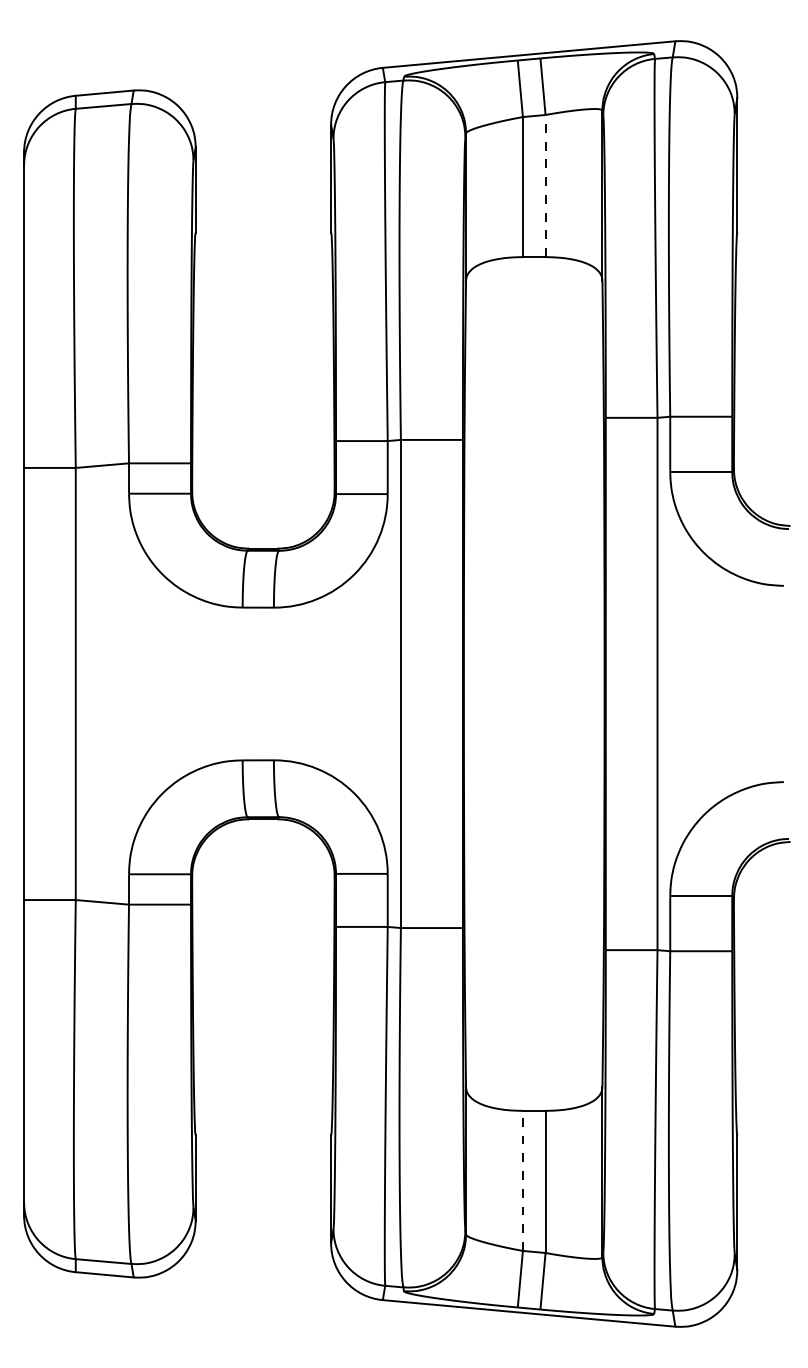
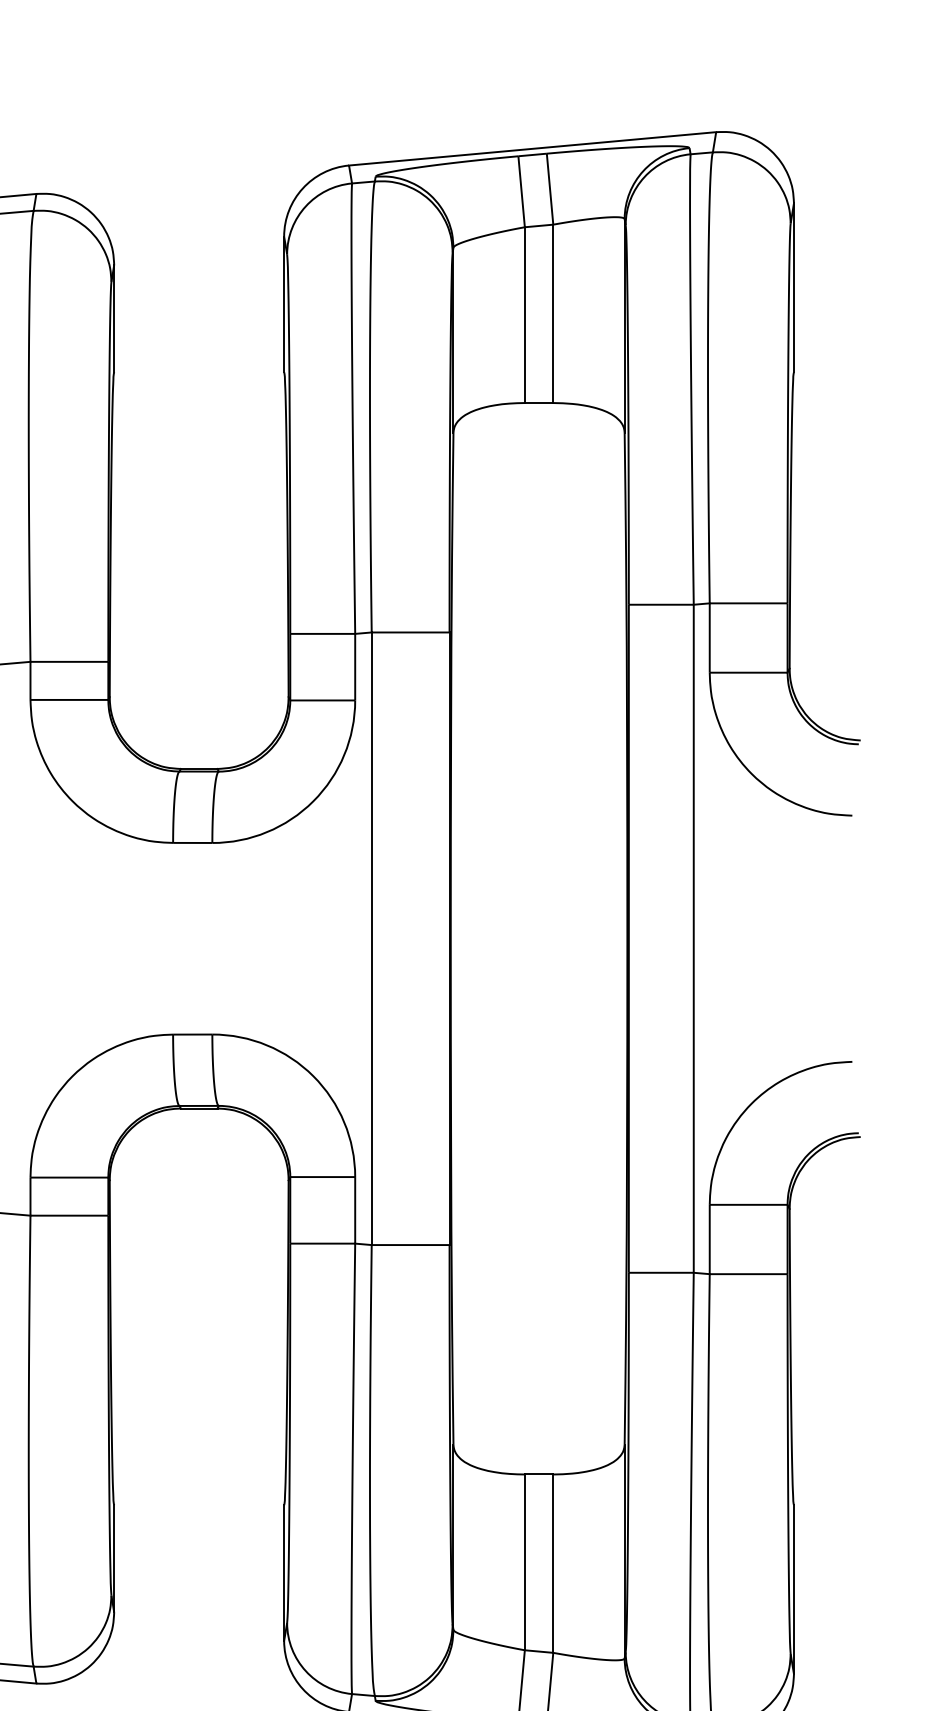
line: (545, 185) -> (553, 313), dashed -> solid
line: (522, 1180) -> (524, 1561), dashed -> solid

